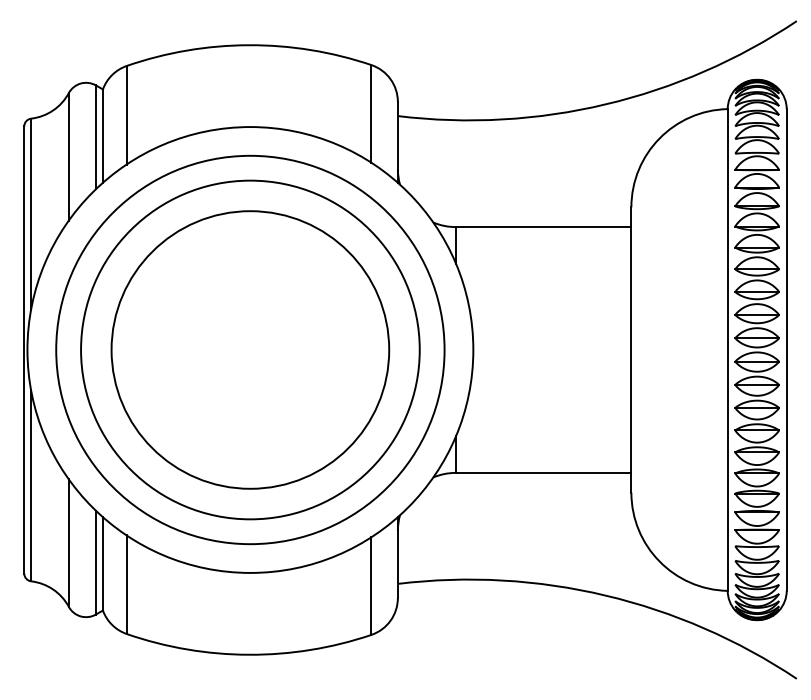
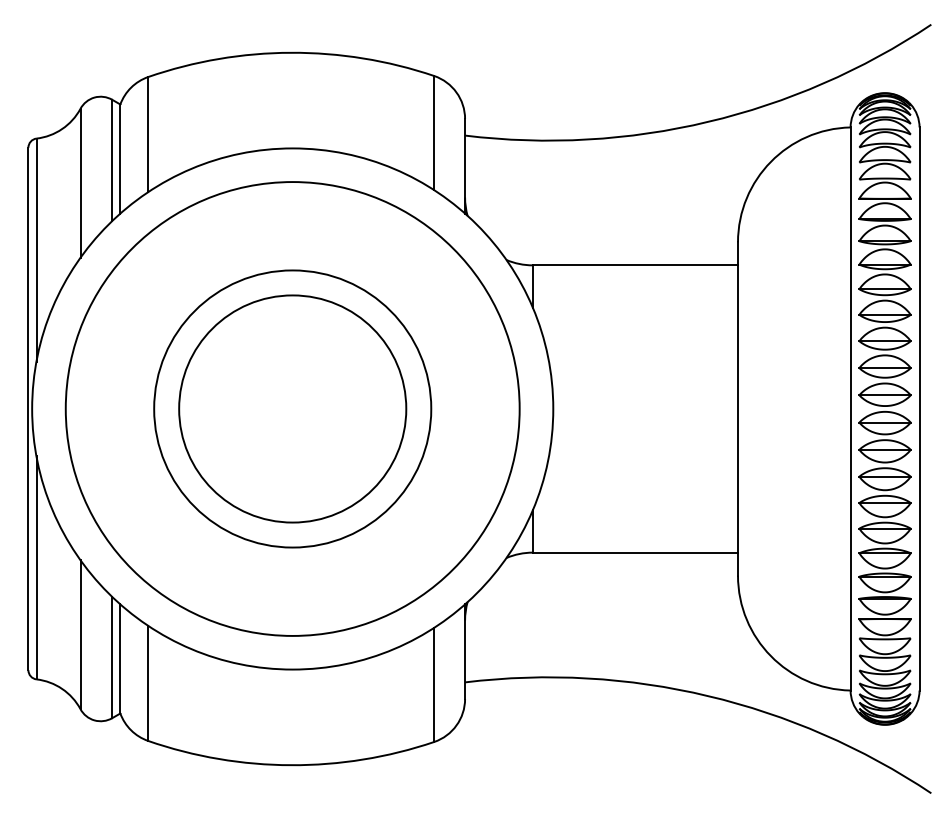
circle: (250, 349) -> (292, 408), size x0.7
circle: (250, 349) -> (292, 408), size x0.7

